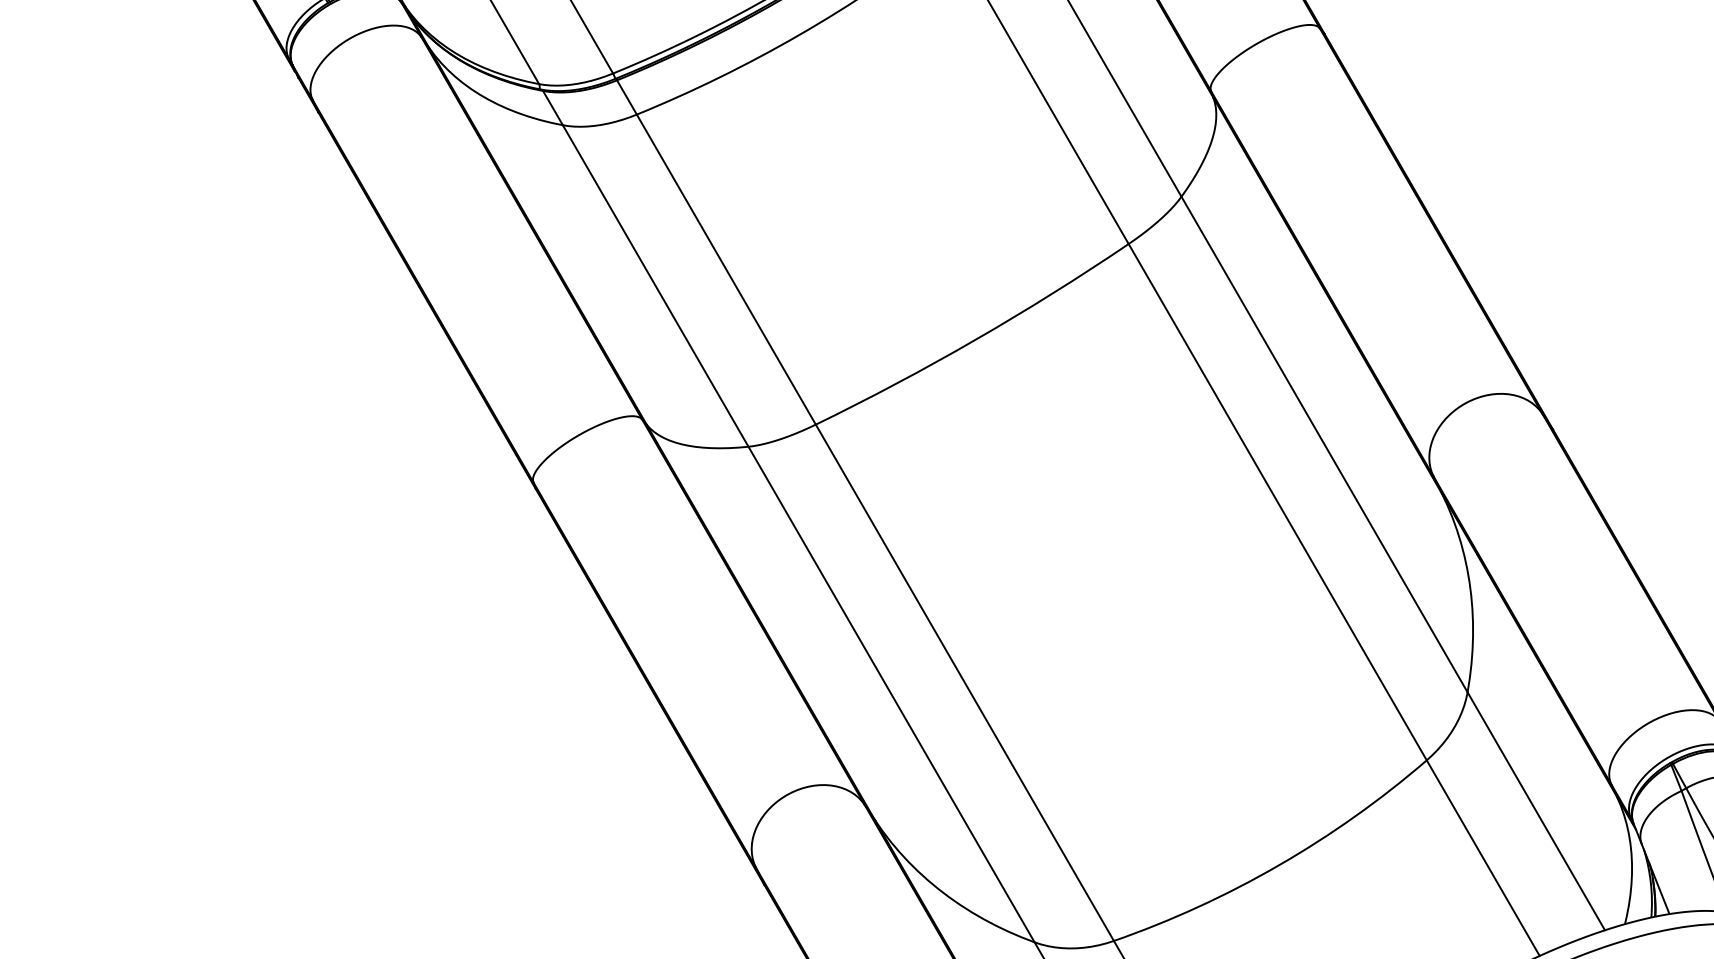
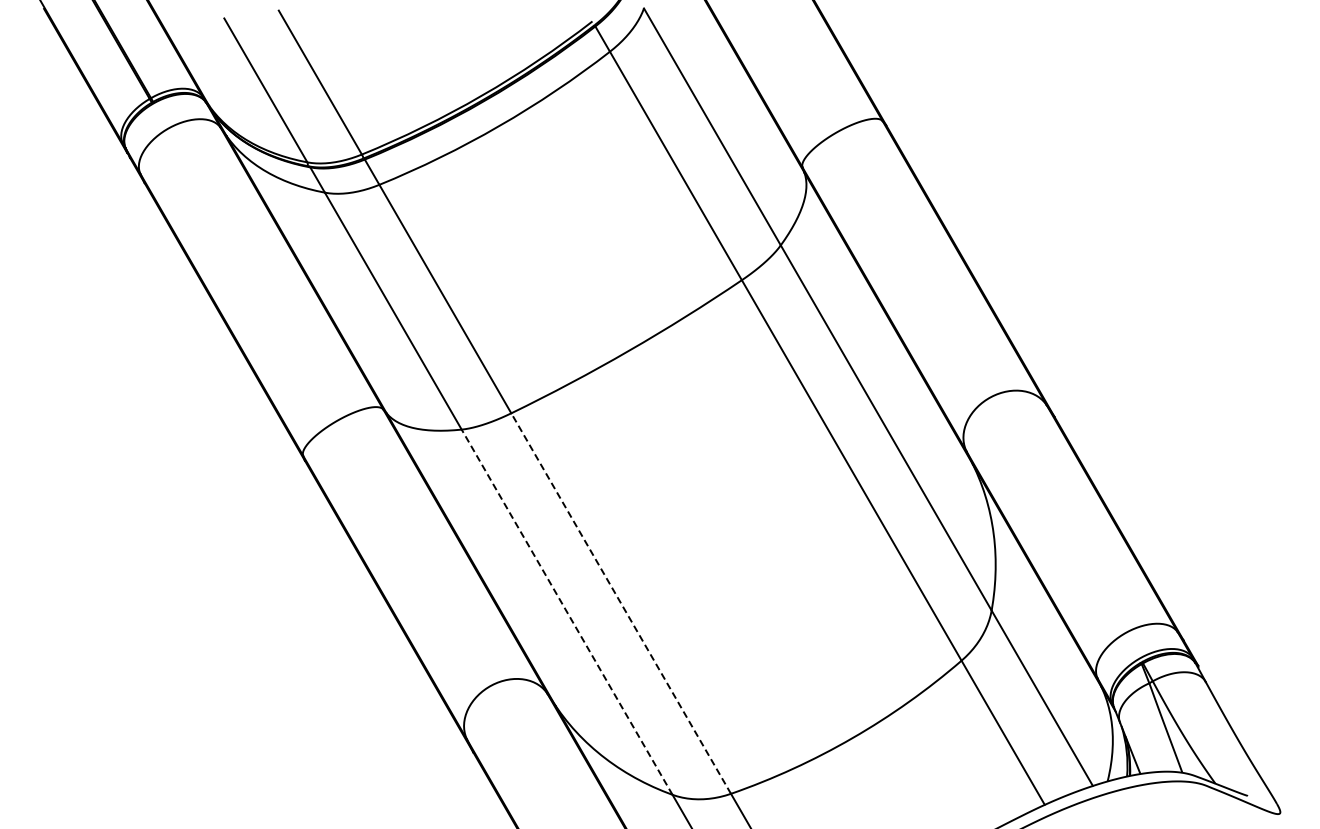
line: (965, 682) -> (621, 603), solid -> dashed
line: (892, 694) -> (567, 612), solid -> dashed

